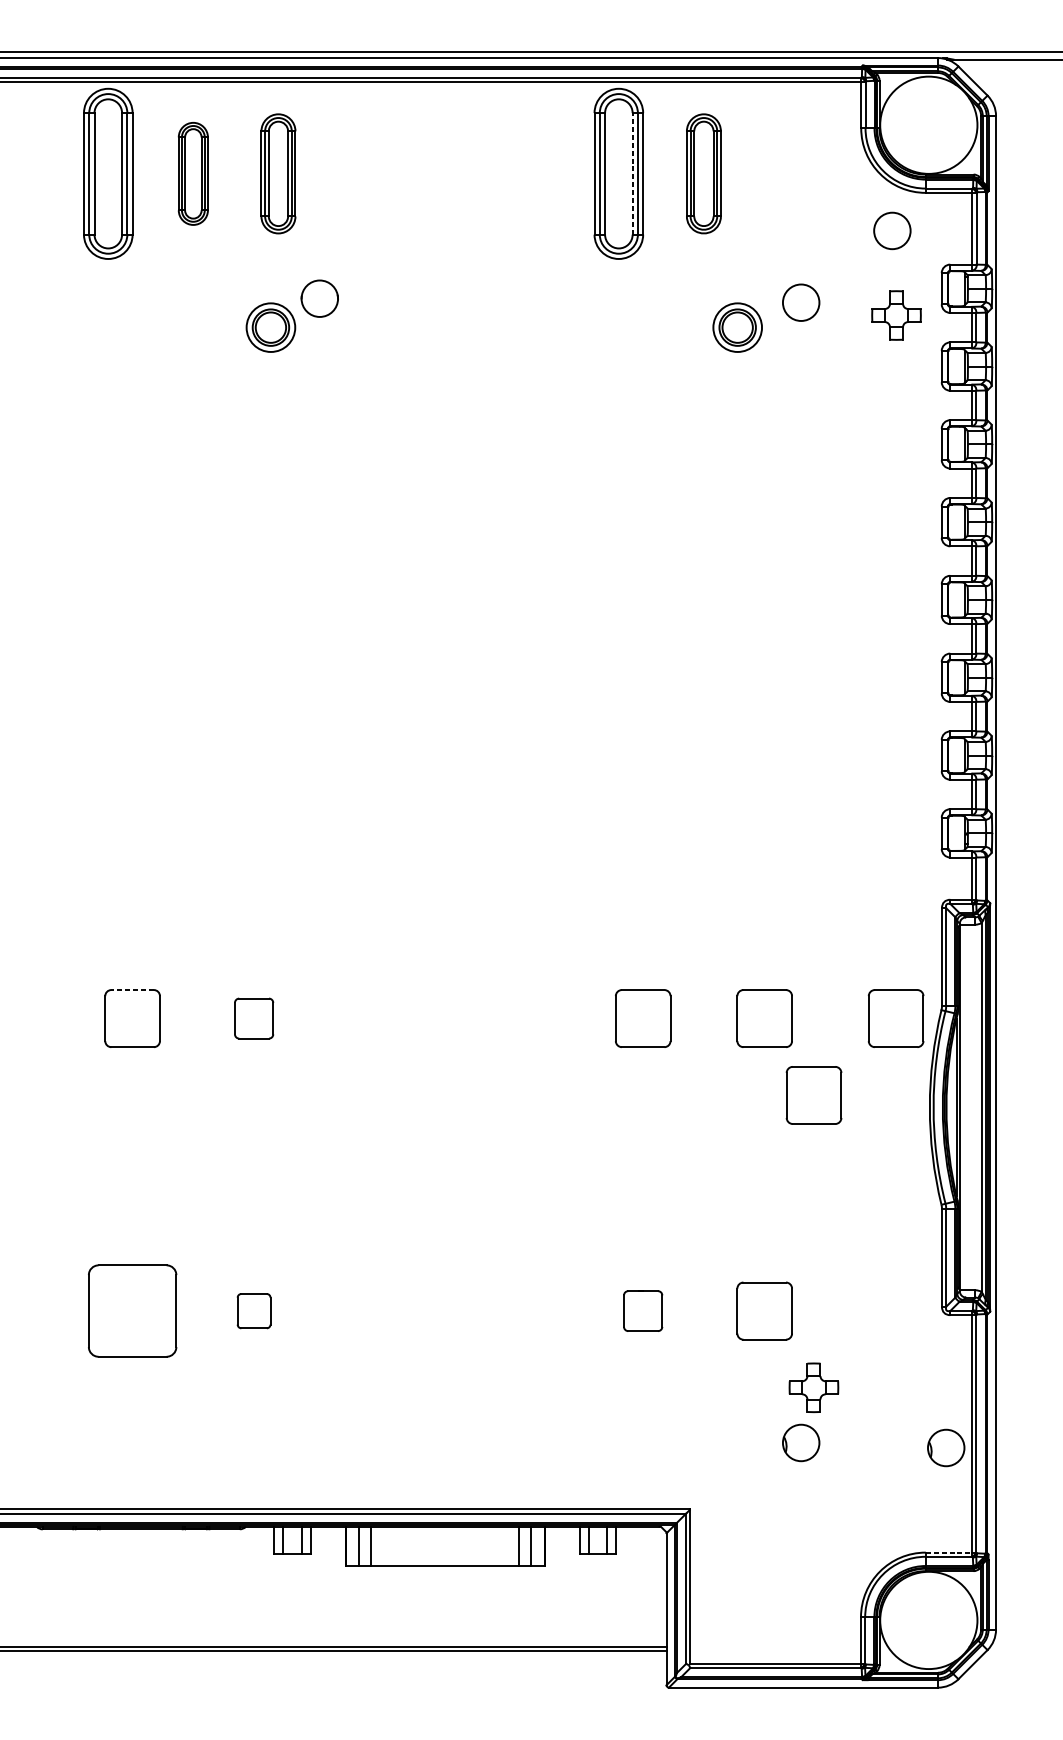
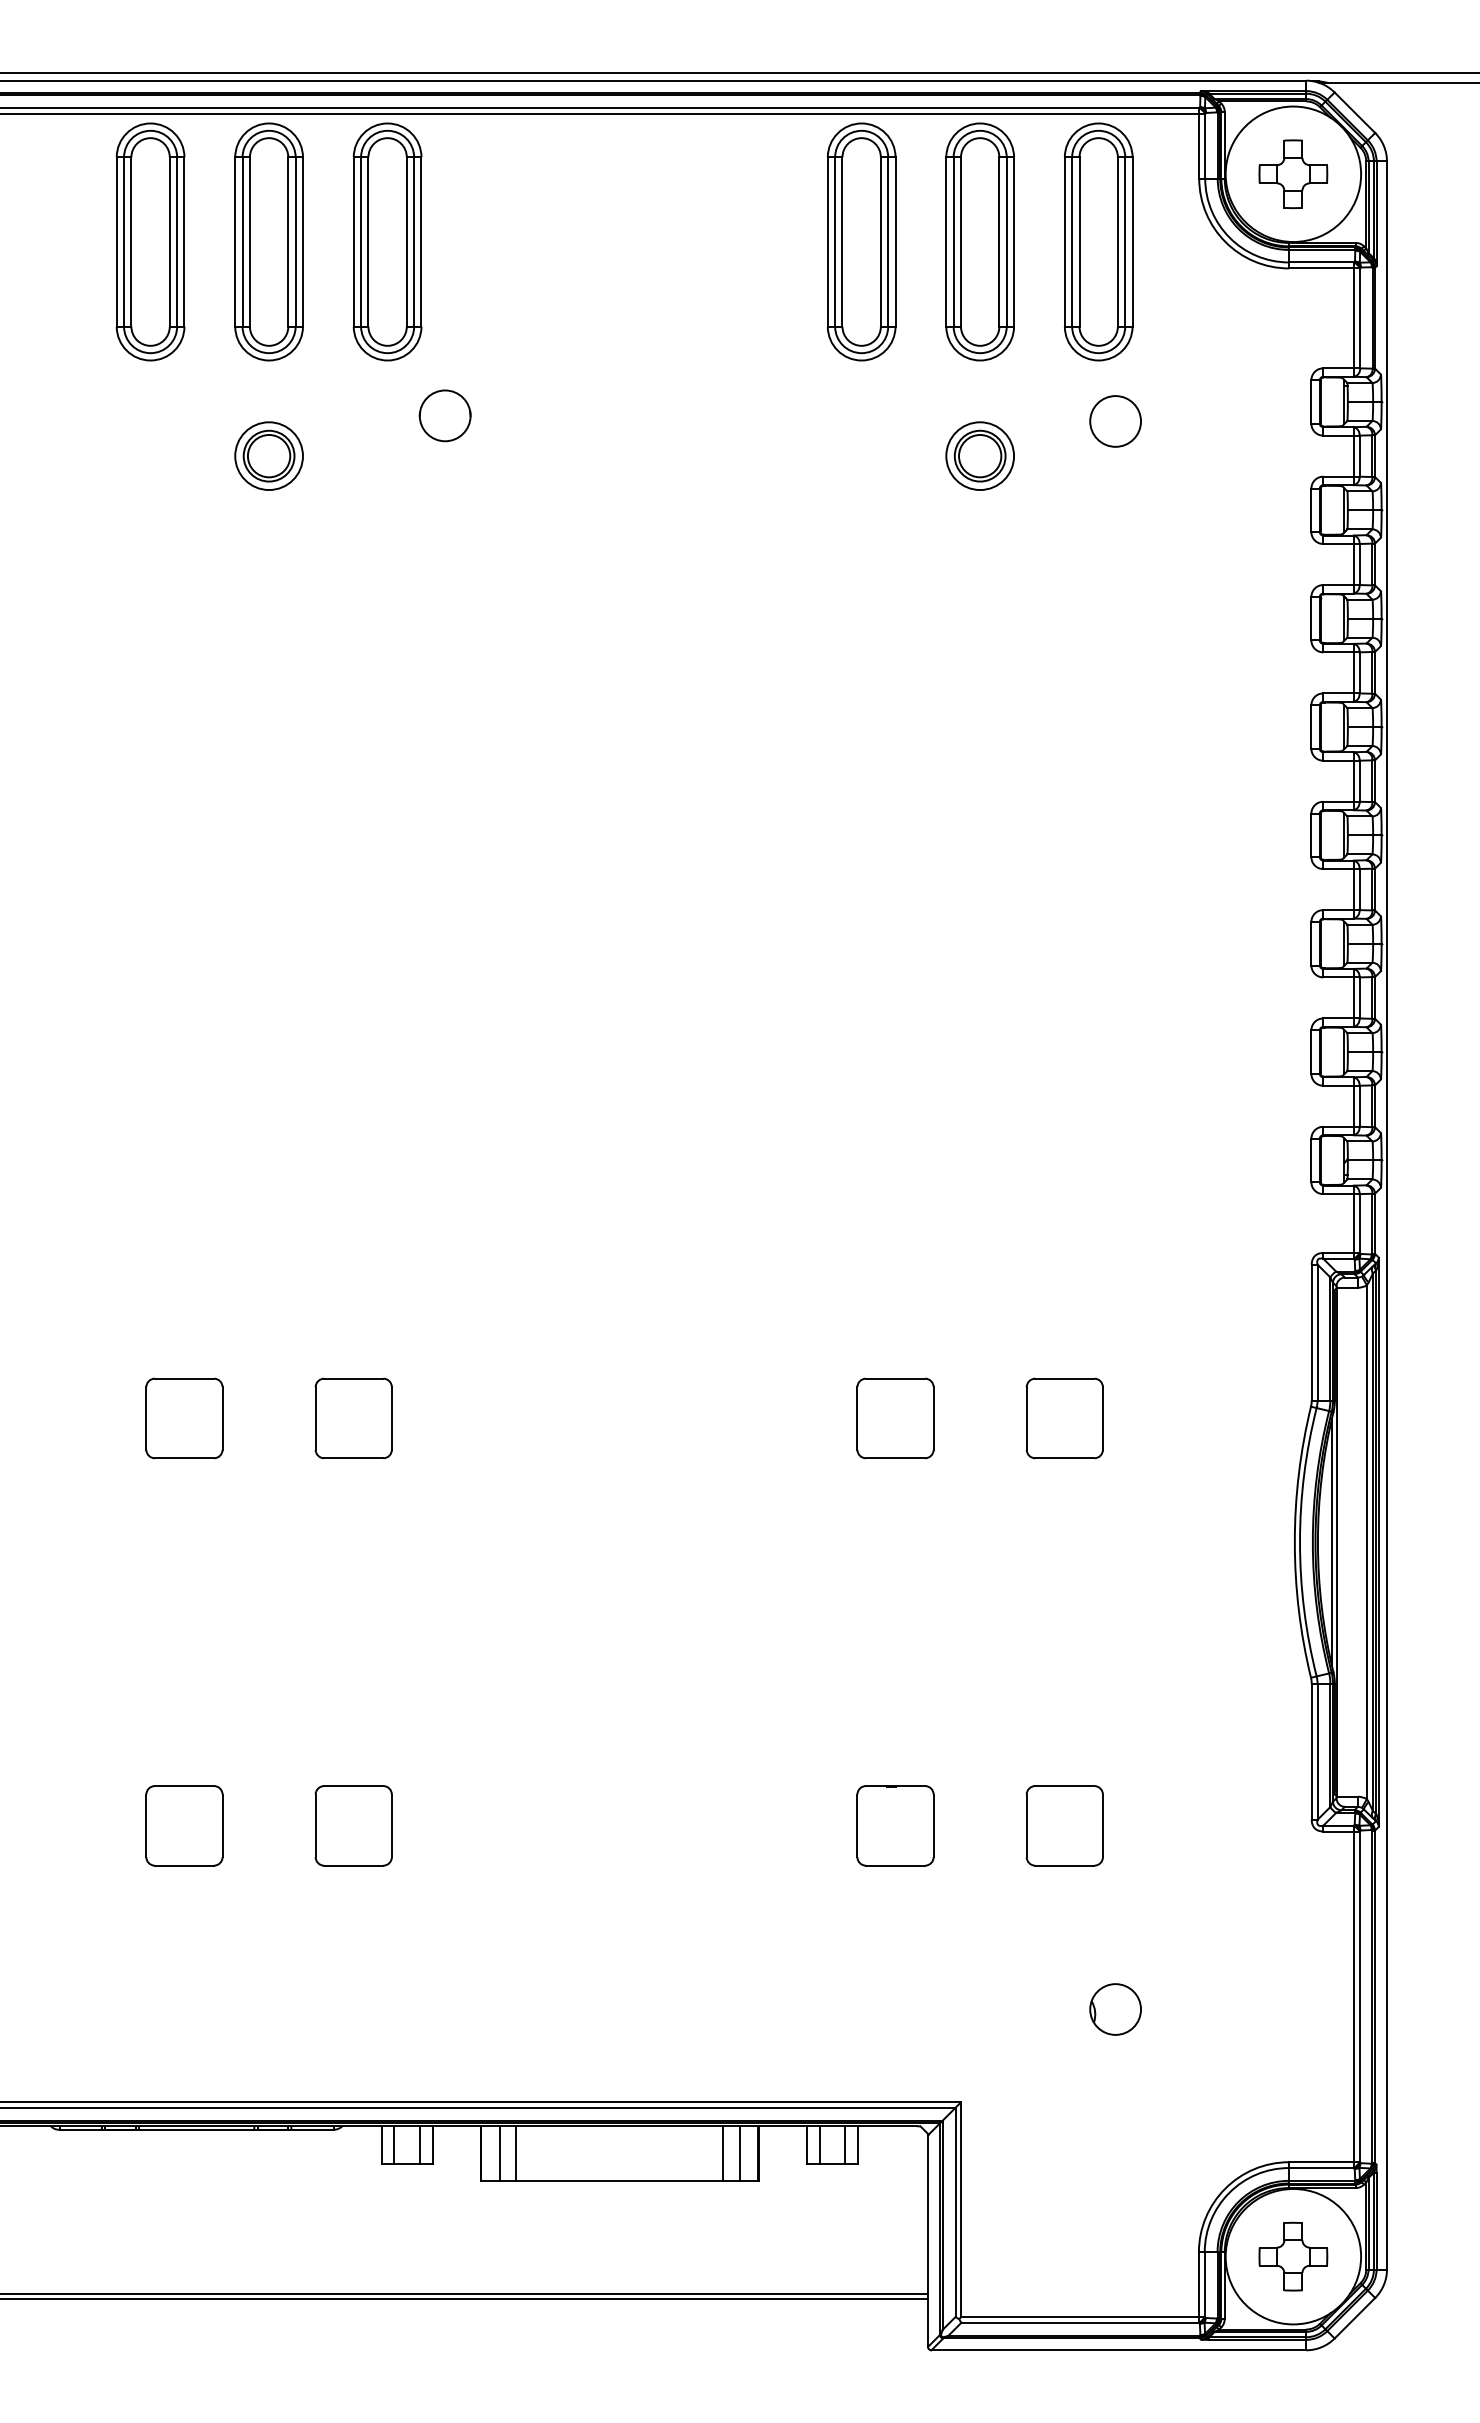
part: (192, 173) -> (268, 241), size x1.67
part: (278, 173) -> (387, 241), size x1.43
part: (703, 173) -> (979, 241), size x1.43
part: (788, 173) -> (1098, 241), added
line: (632, 174) -> (880, 242), dashed -> solid
circle: (892, 230) -> (1242, 321), removed
part: (896, 315) -> (1293, 174), moved
part: (270, 327) -> (268, 455), moved
part: (737, 327) -> (979, 455), moved
line: (132, 989) -> (184, 1378), dashed -> solid
part: (253, 1018) -> (353, 1418), size x1.43
part: (895, 1018) -> (1247, 1418), removed
part: (814, 1095) -> (1133, 1525), removed
part: (132, 1310) -> (184, 1825), size x0.62
part: (253, 1310) -> (353, 1825), size x1.67
part: (643, 1310) -> (895, 1825), size x1.43
part: (814, 1387) -> (1293, 2256), moved
part: (946, 1447) -> (1317, 2016), removed
line: (949, 1552) -> (1321, 2162), dashed -> solid

